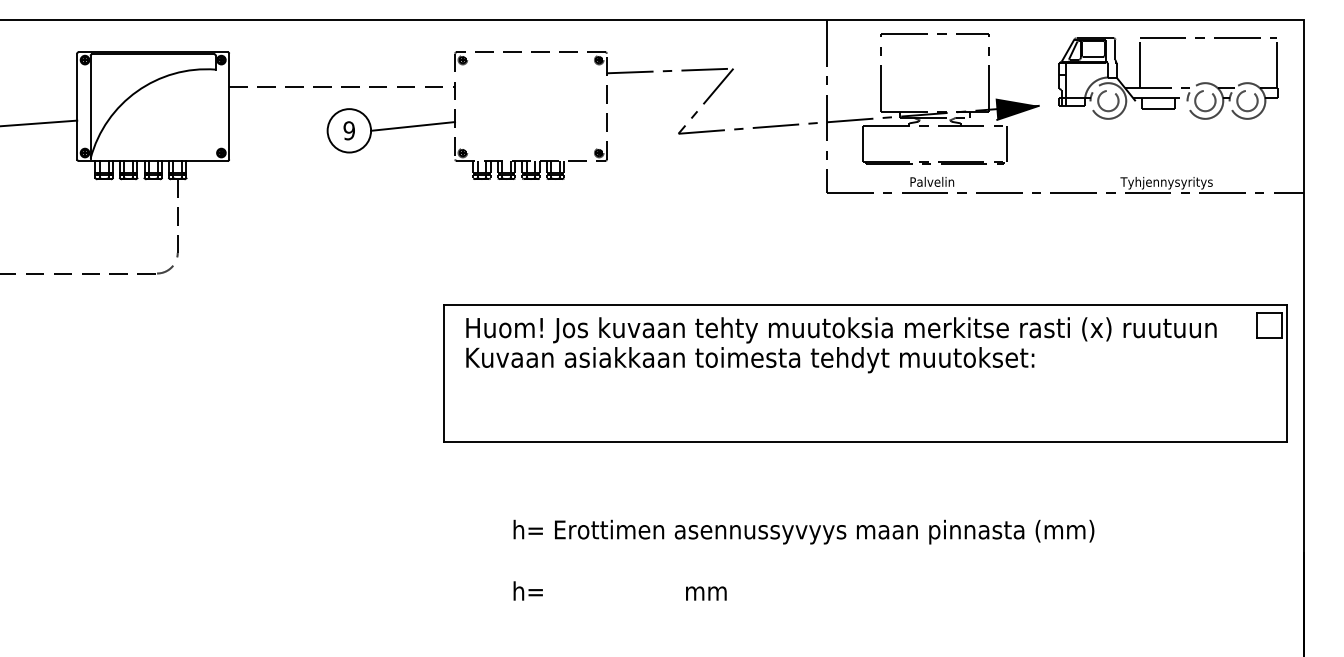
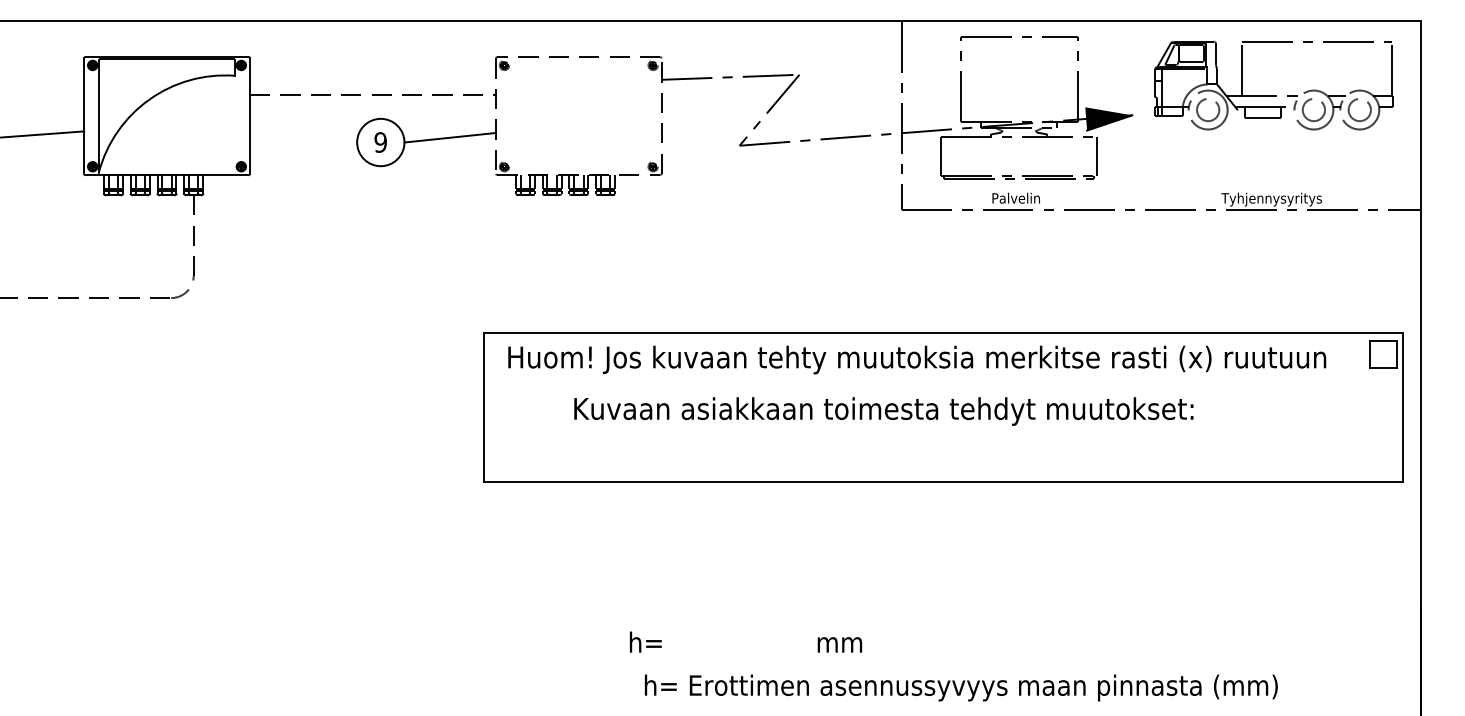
text: (749, 360) -> (883, 411), moved
text: (804, 531) -> (961, 687), moved
text: (620, 590) -> (746, 641), moved

